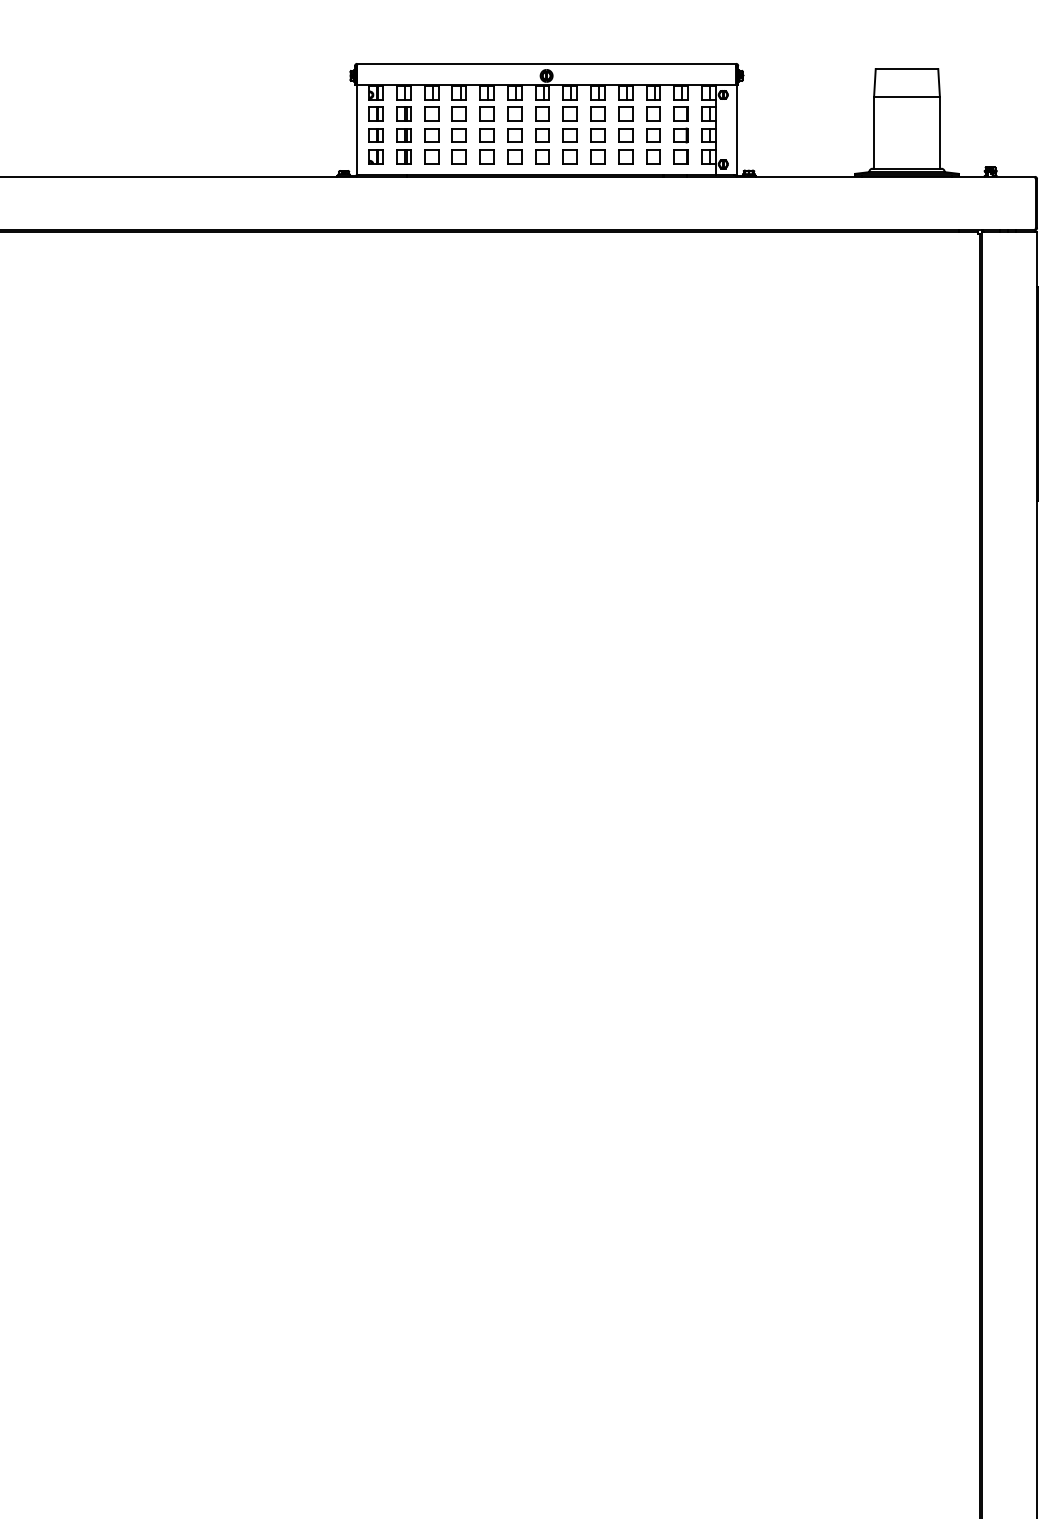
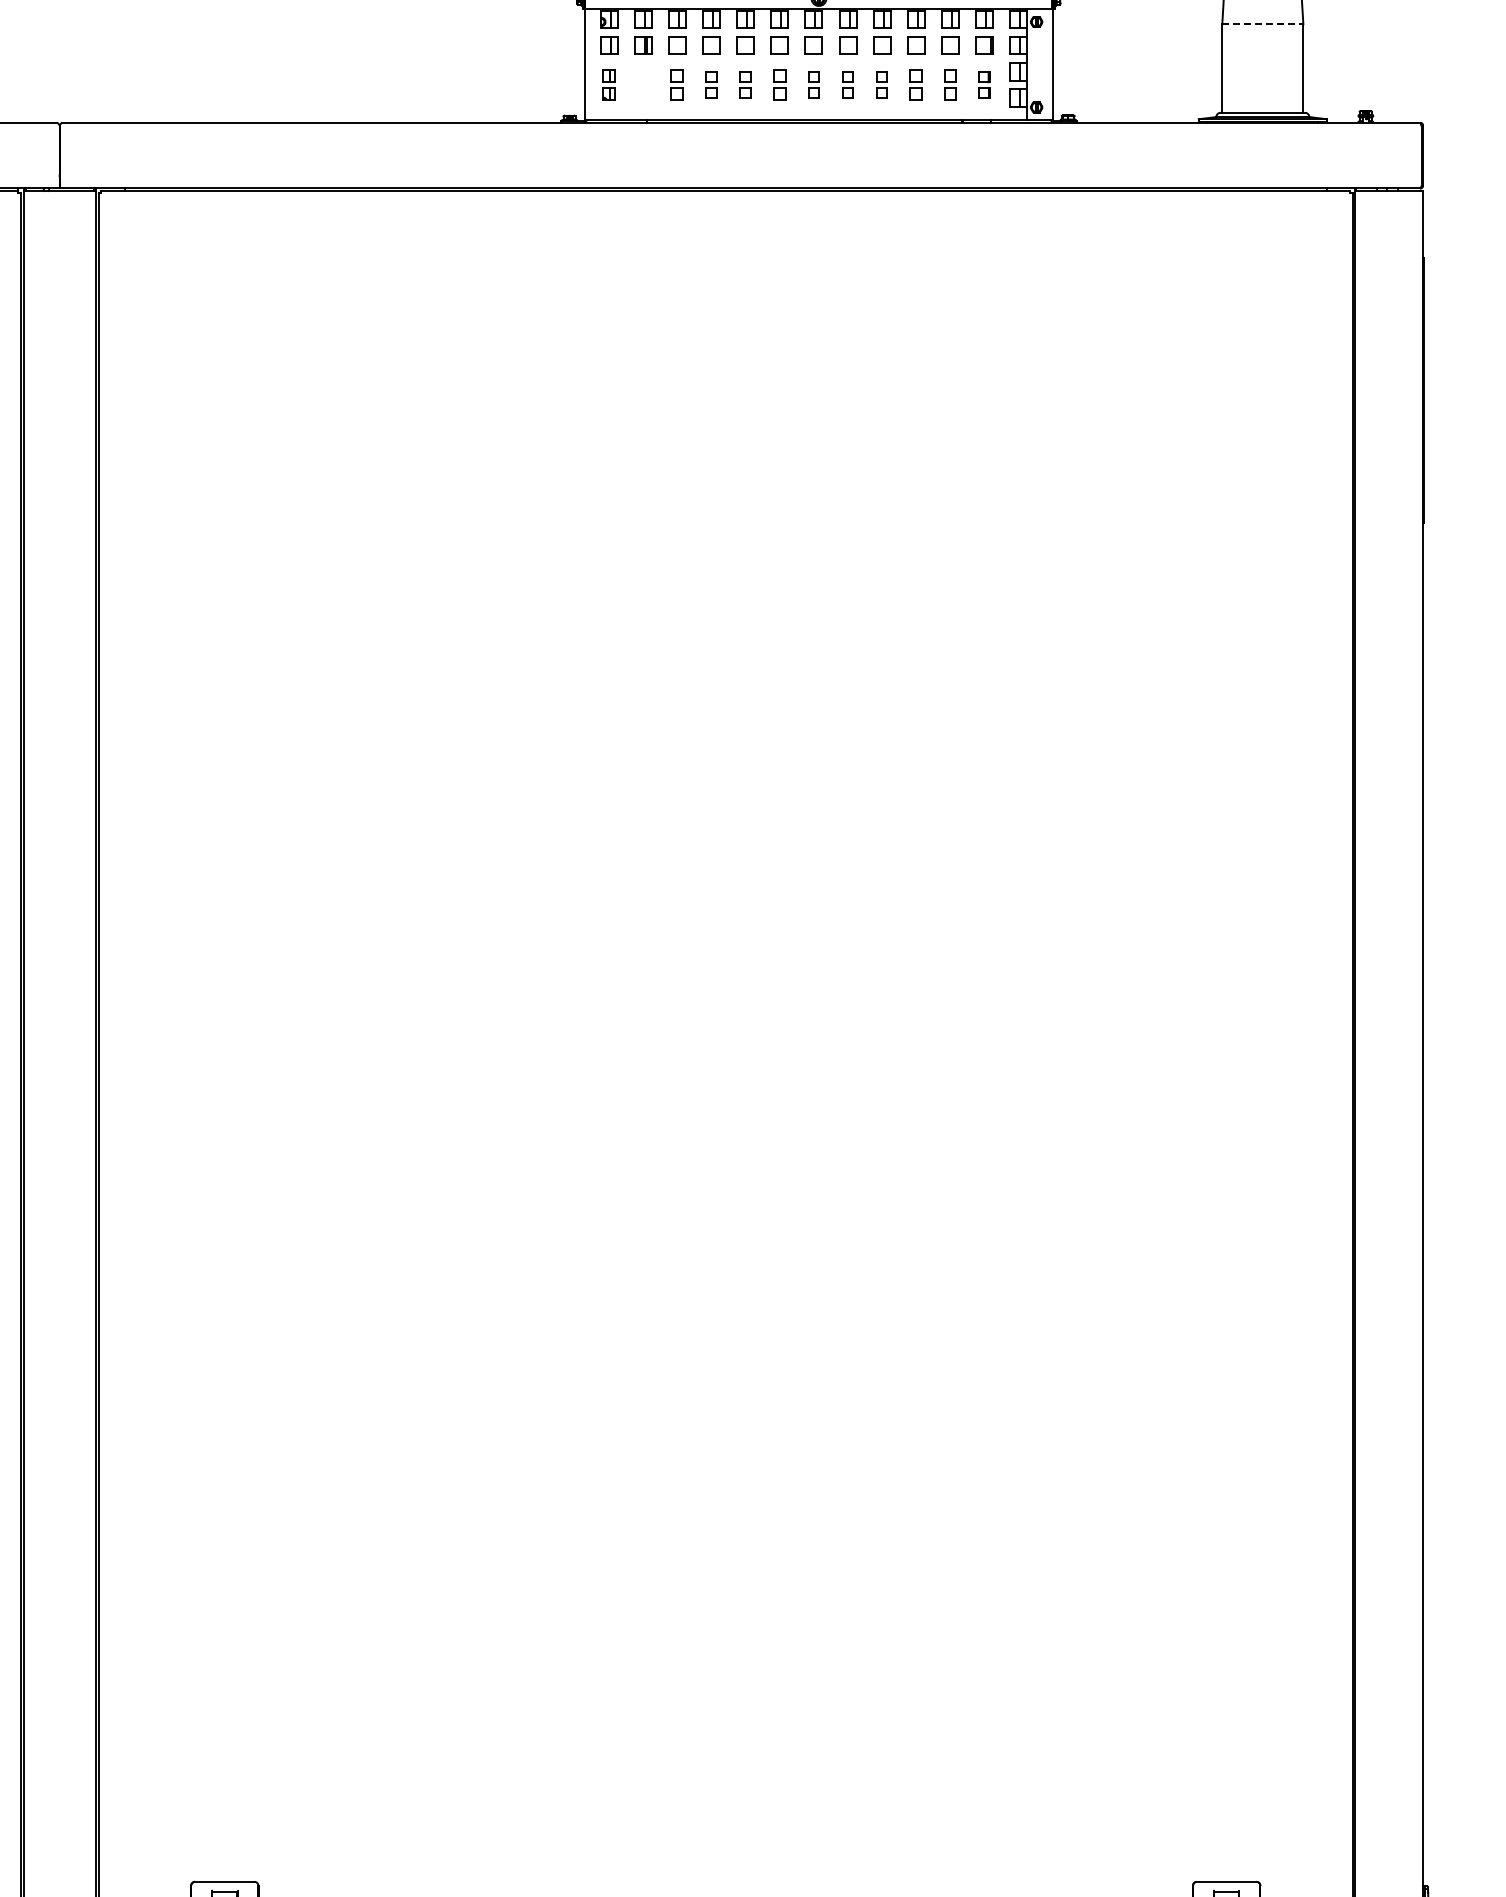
line: (906, 96) -> (1262, 24), solid -> dashed
part: (376, 145) -> (609, 84), size x0.7
part: (404, 145) -> (643, 84), removed
part: (431, 145) -> (677, 84), size x0.7
part: (459, 145) -> (711, 84), size x0.6
part: (486, 145) -> (745, 84), size x0.6
part: (514, 145) -> (779, 84), size x0.7
part: (542, 145) -> (813, 84), size x0.6
part: (570, 145) -> (848, 84), size x0.6
part: (598, 145) -> (882, 84), size x0.6
part: (625, 145) -> (916, 84), size x0.7
part: (653, 145) -> (950, 84), size x0.7
part: (681, 145) -> (984, 84), size x0.6

